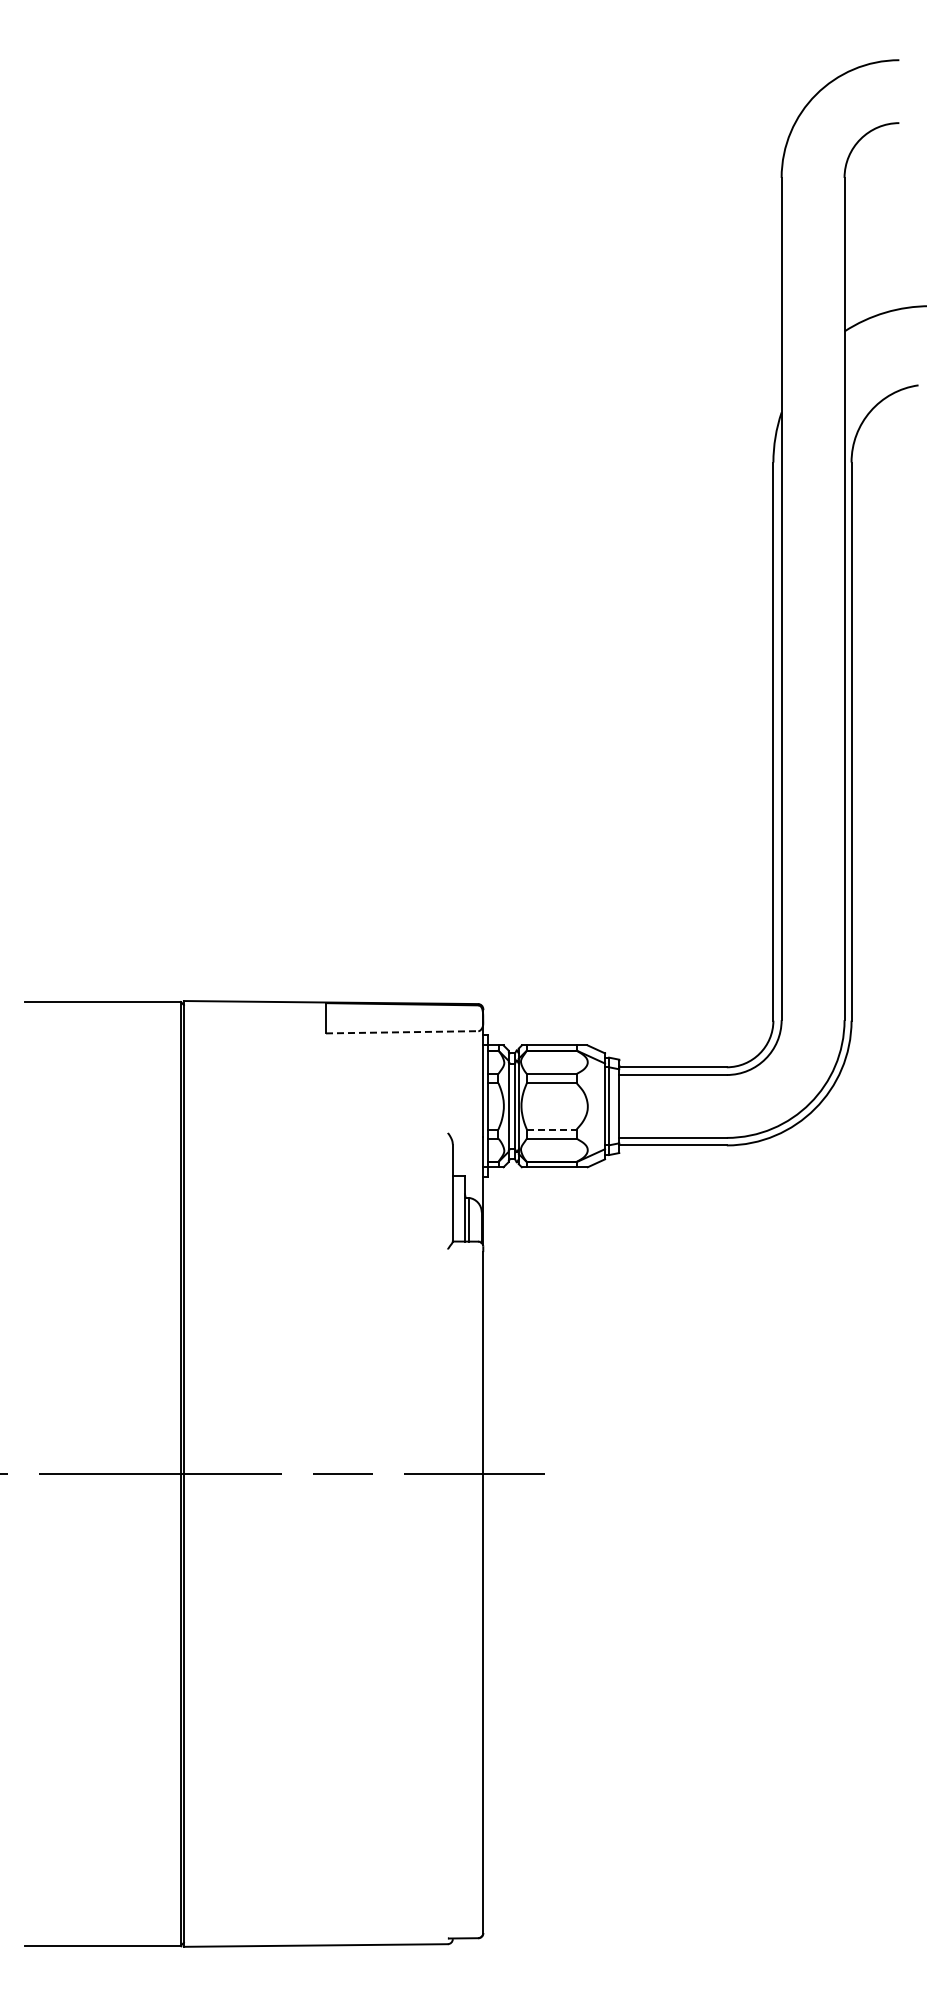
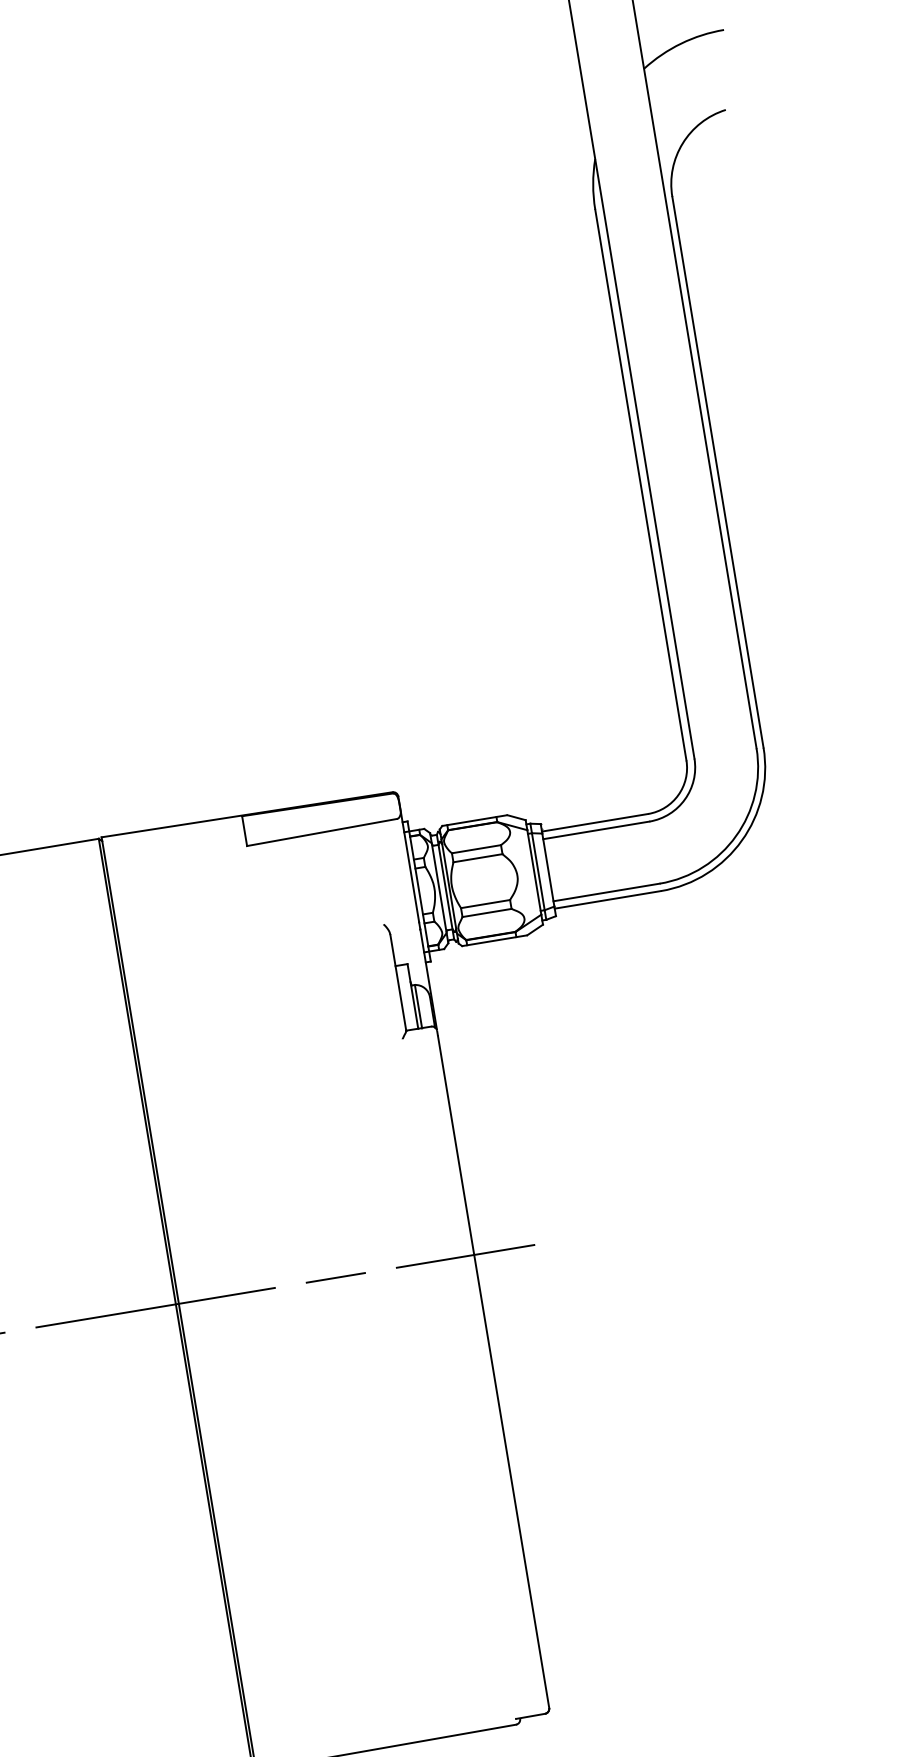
line: (402, 1032) -> (322, 832), dashed -> solid
line: (551, 1129) -> (485, 904), dashed -> solid

